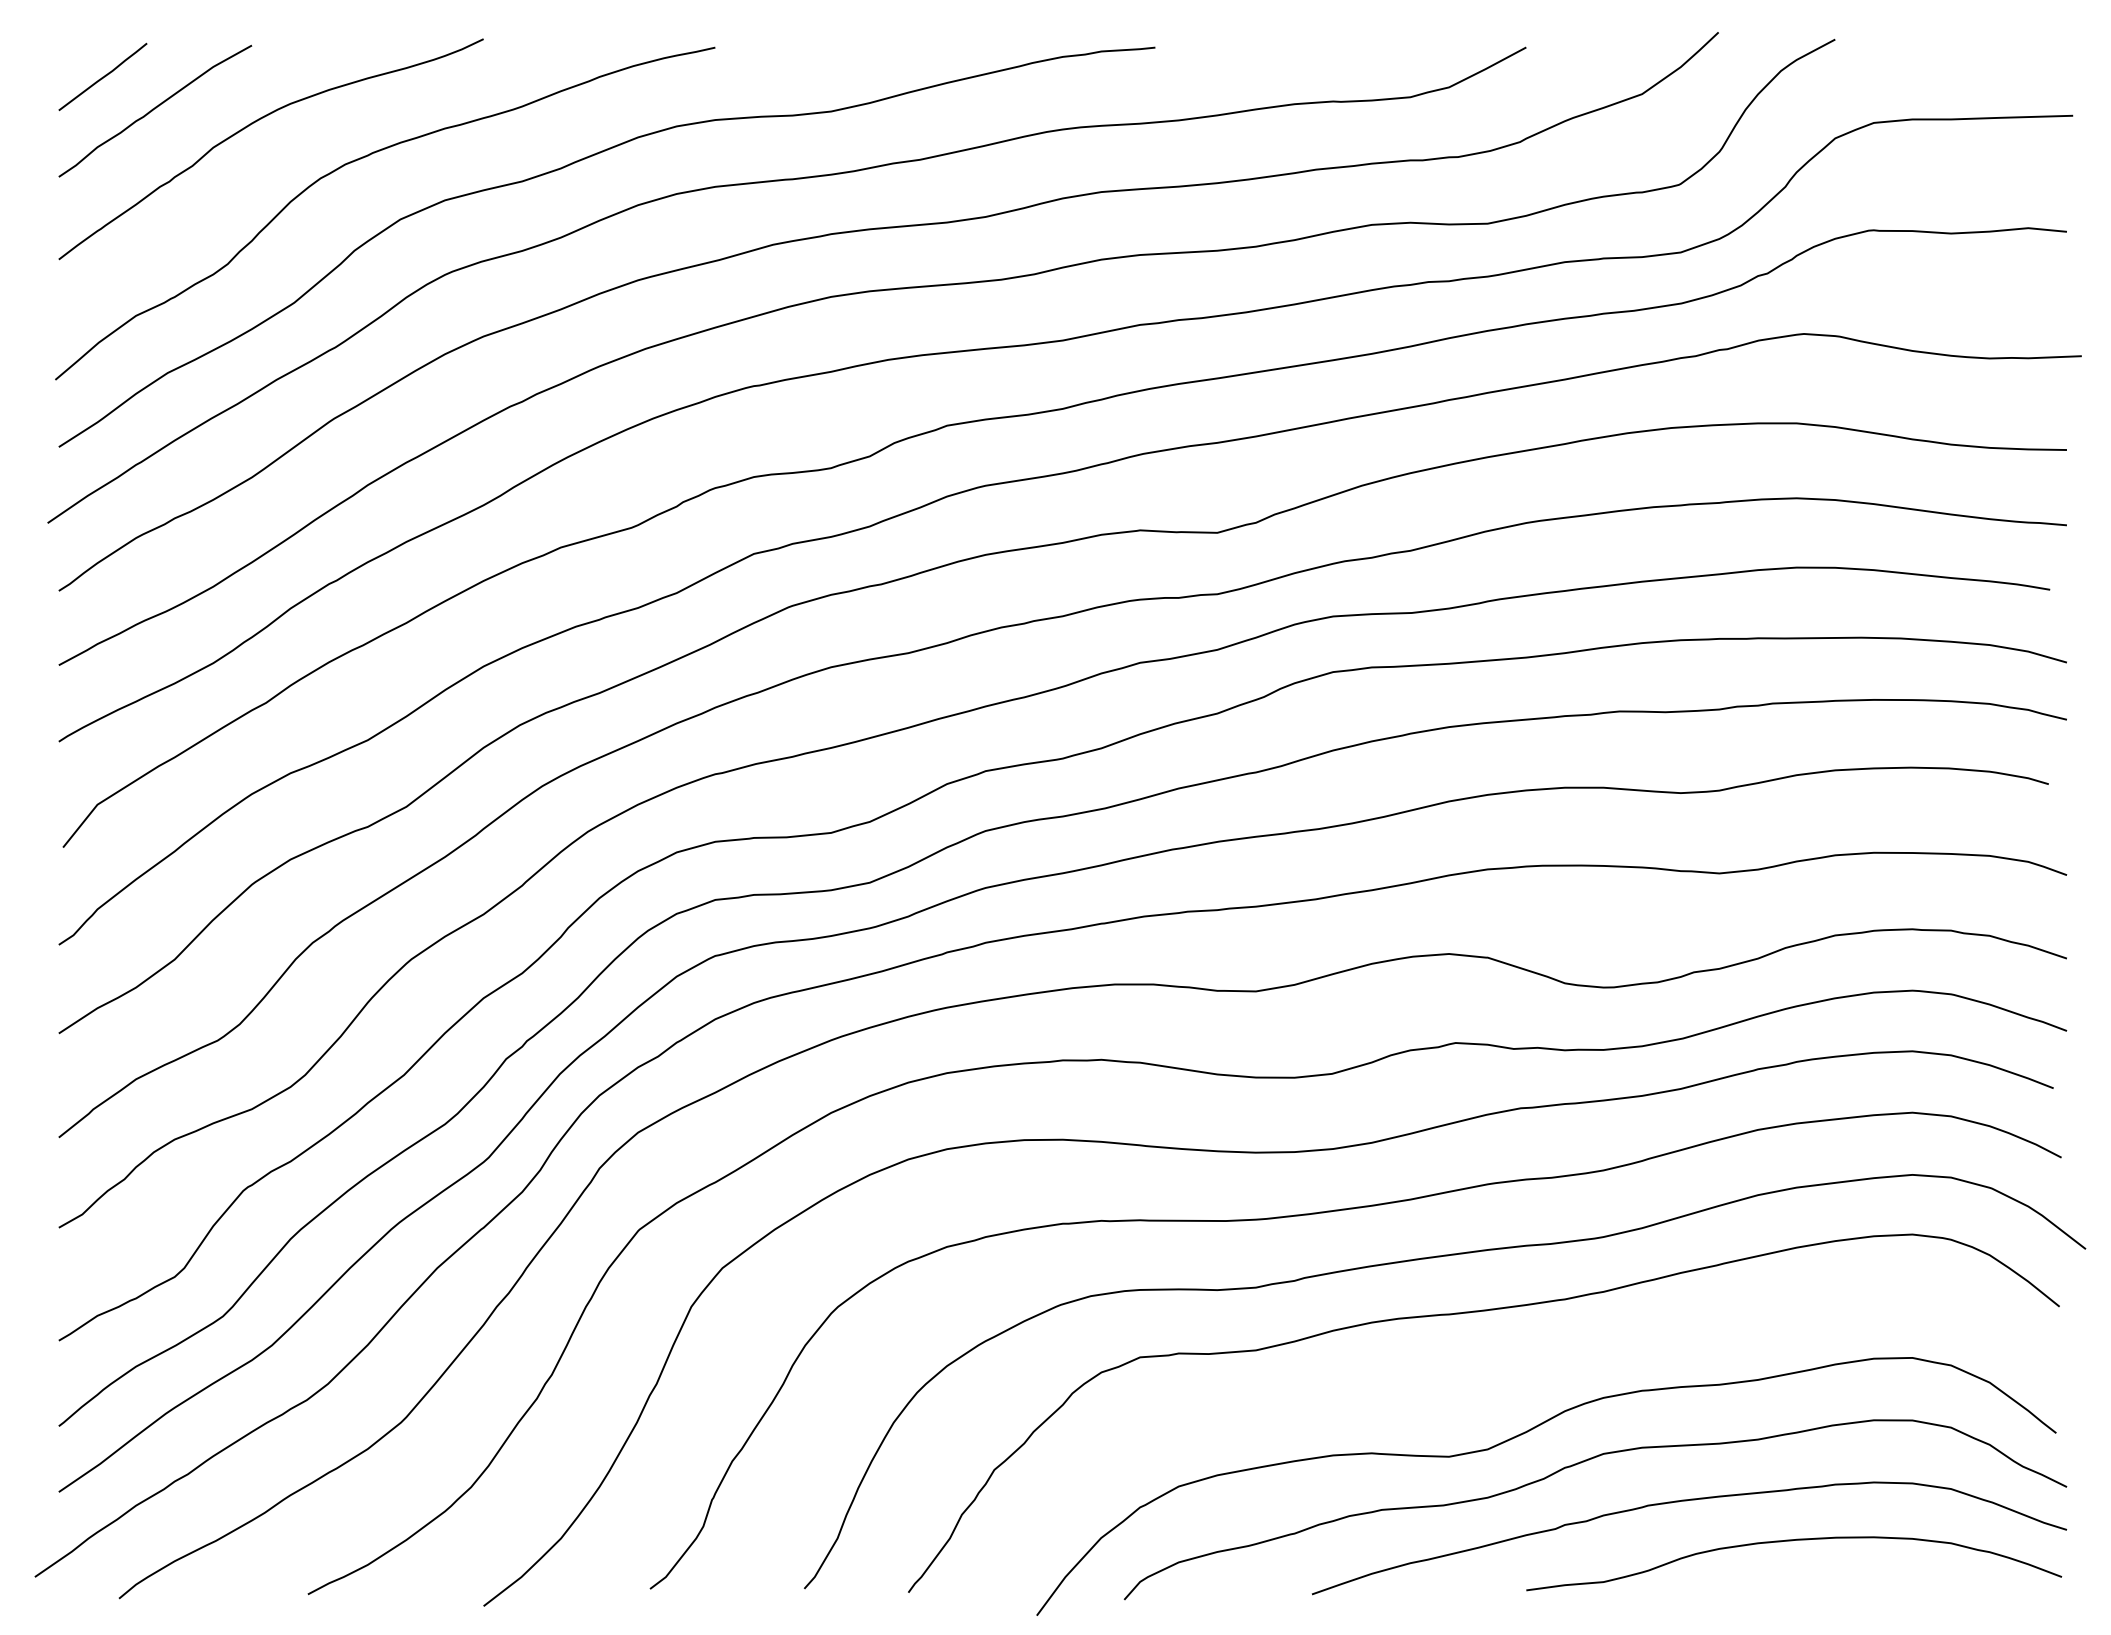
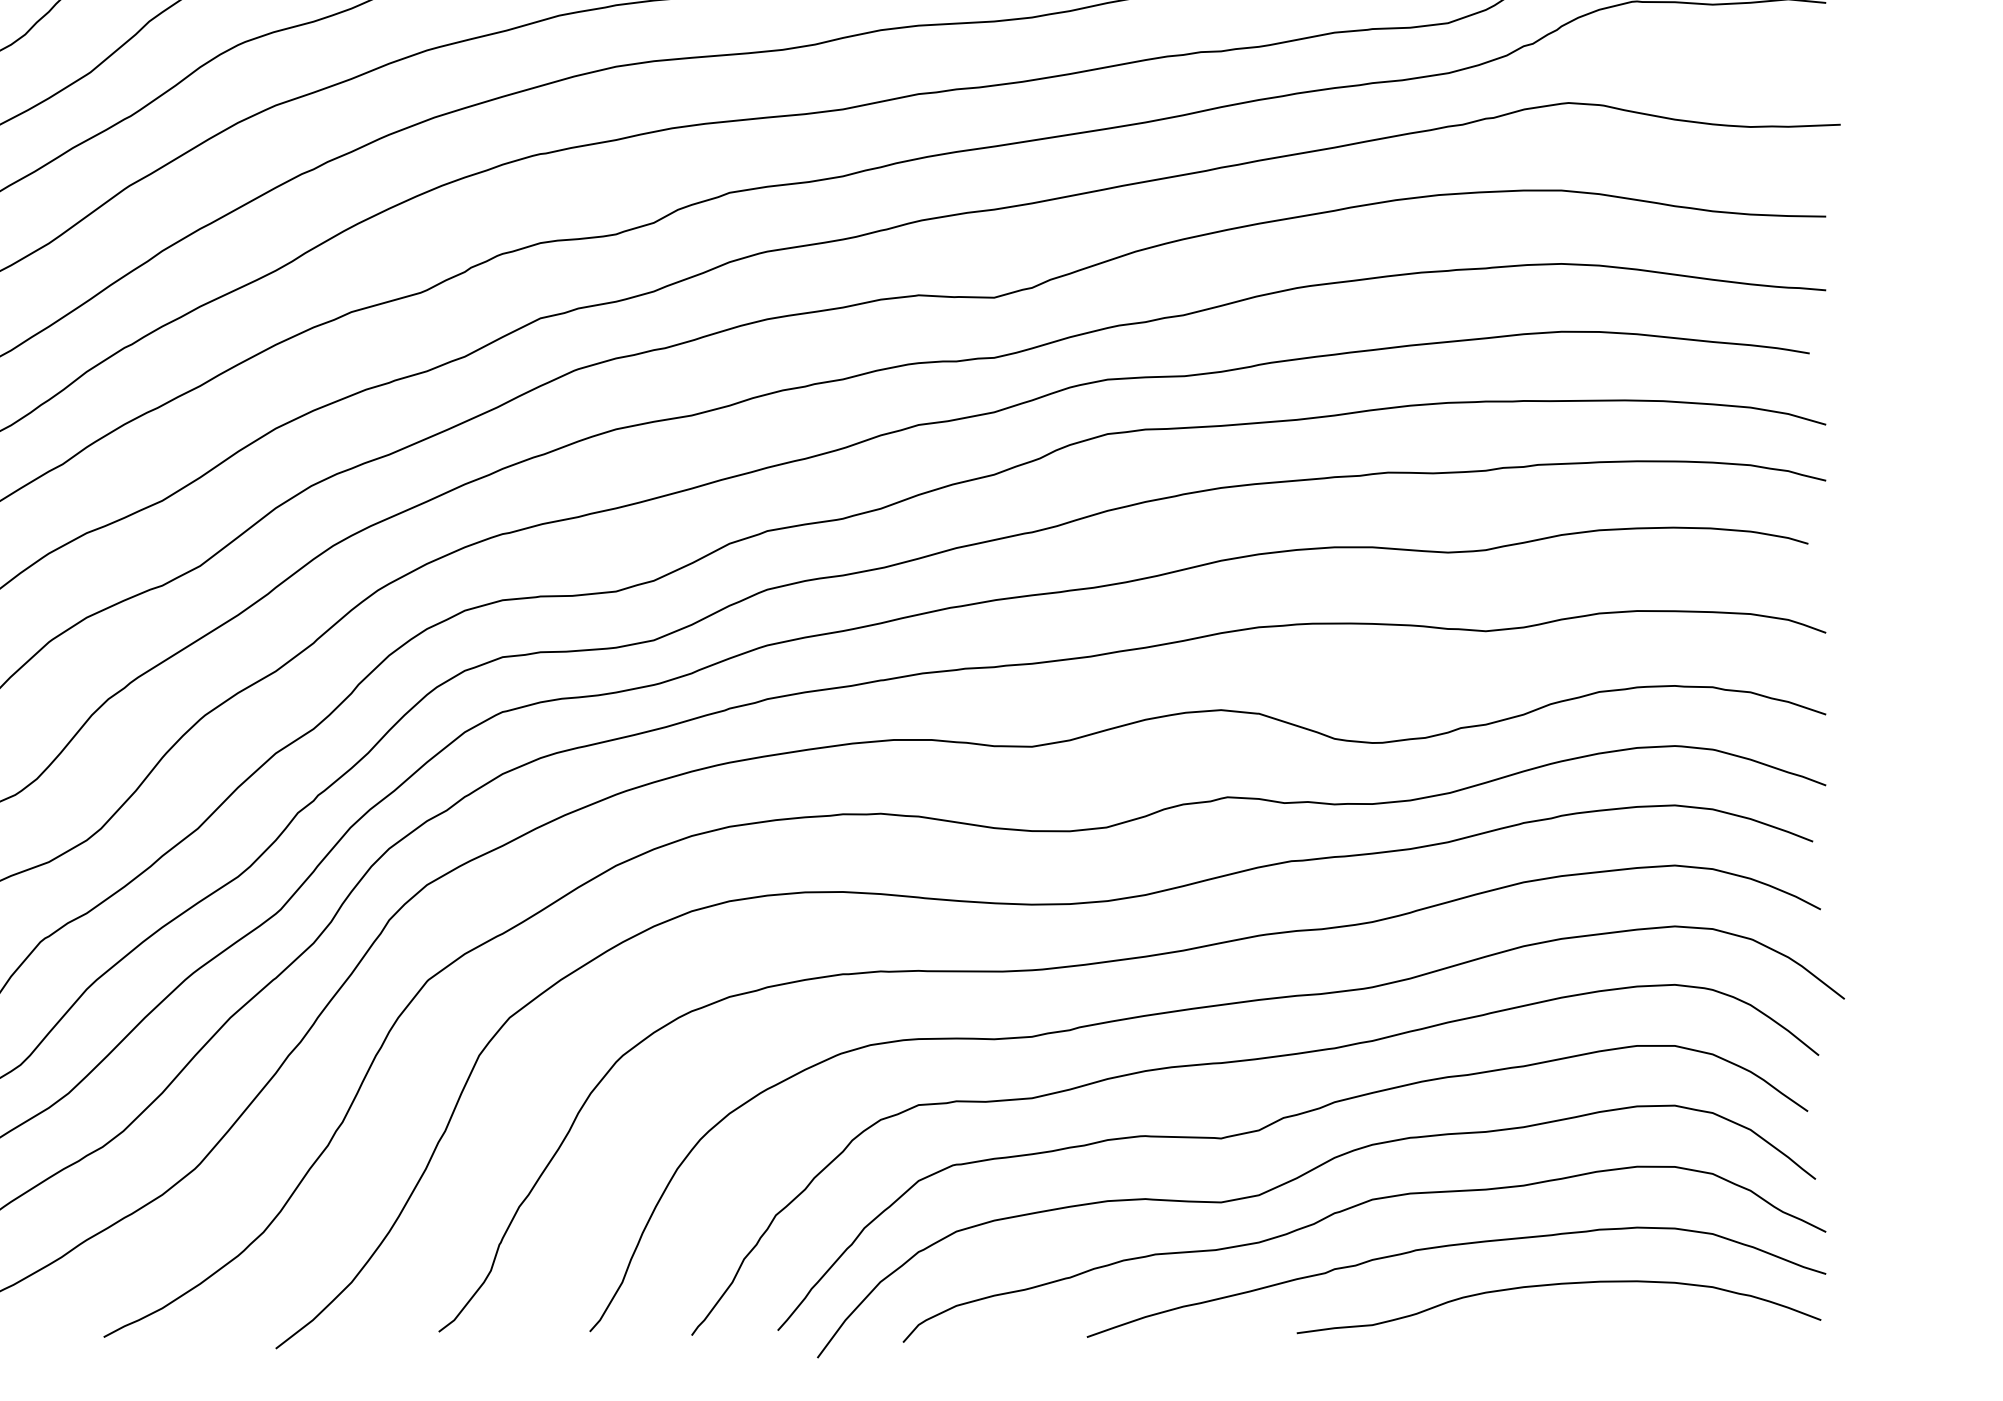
curve: (1493, 1381) -> (1264, 1128), added

